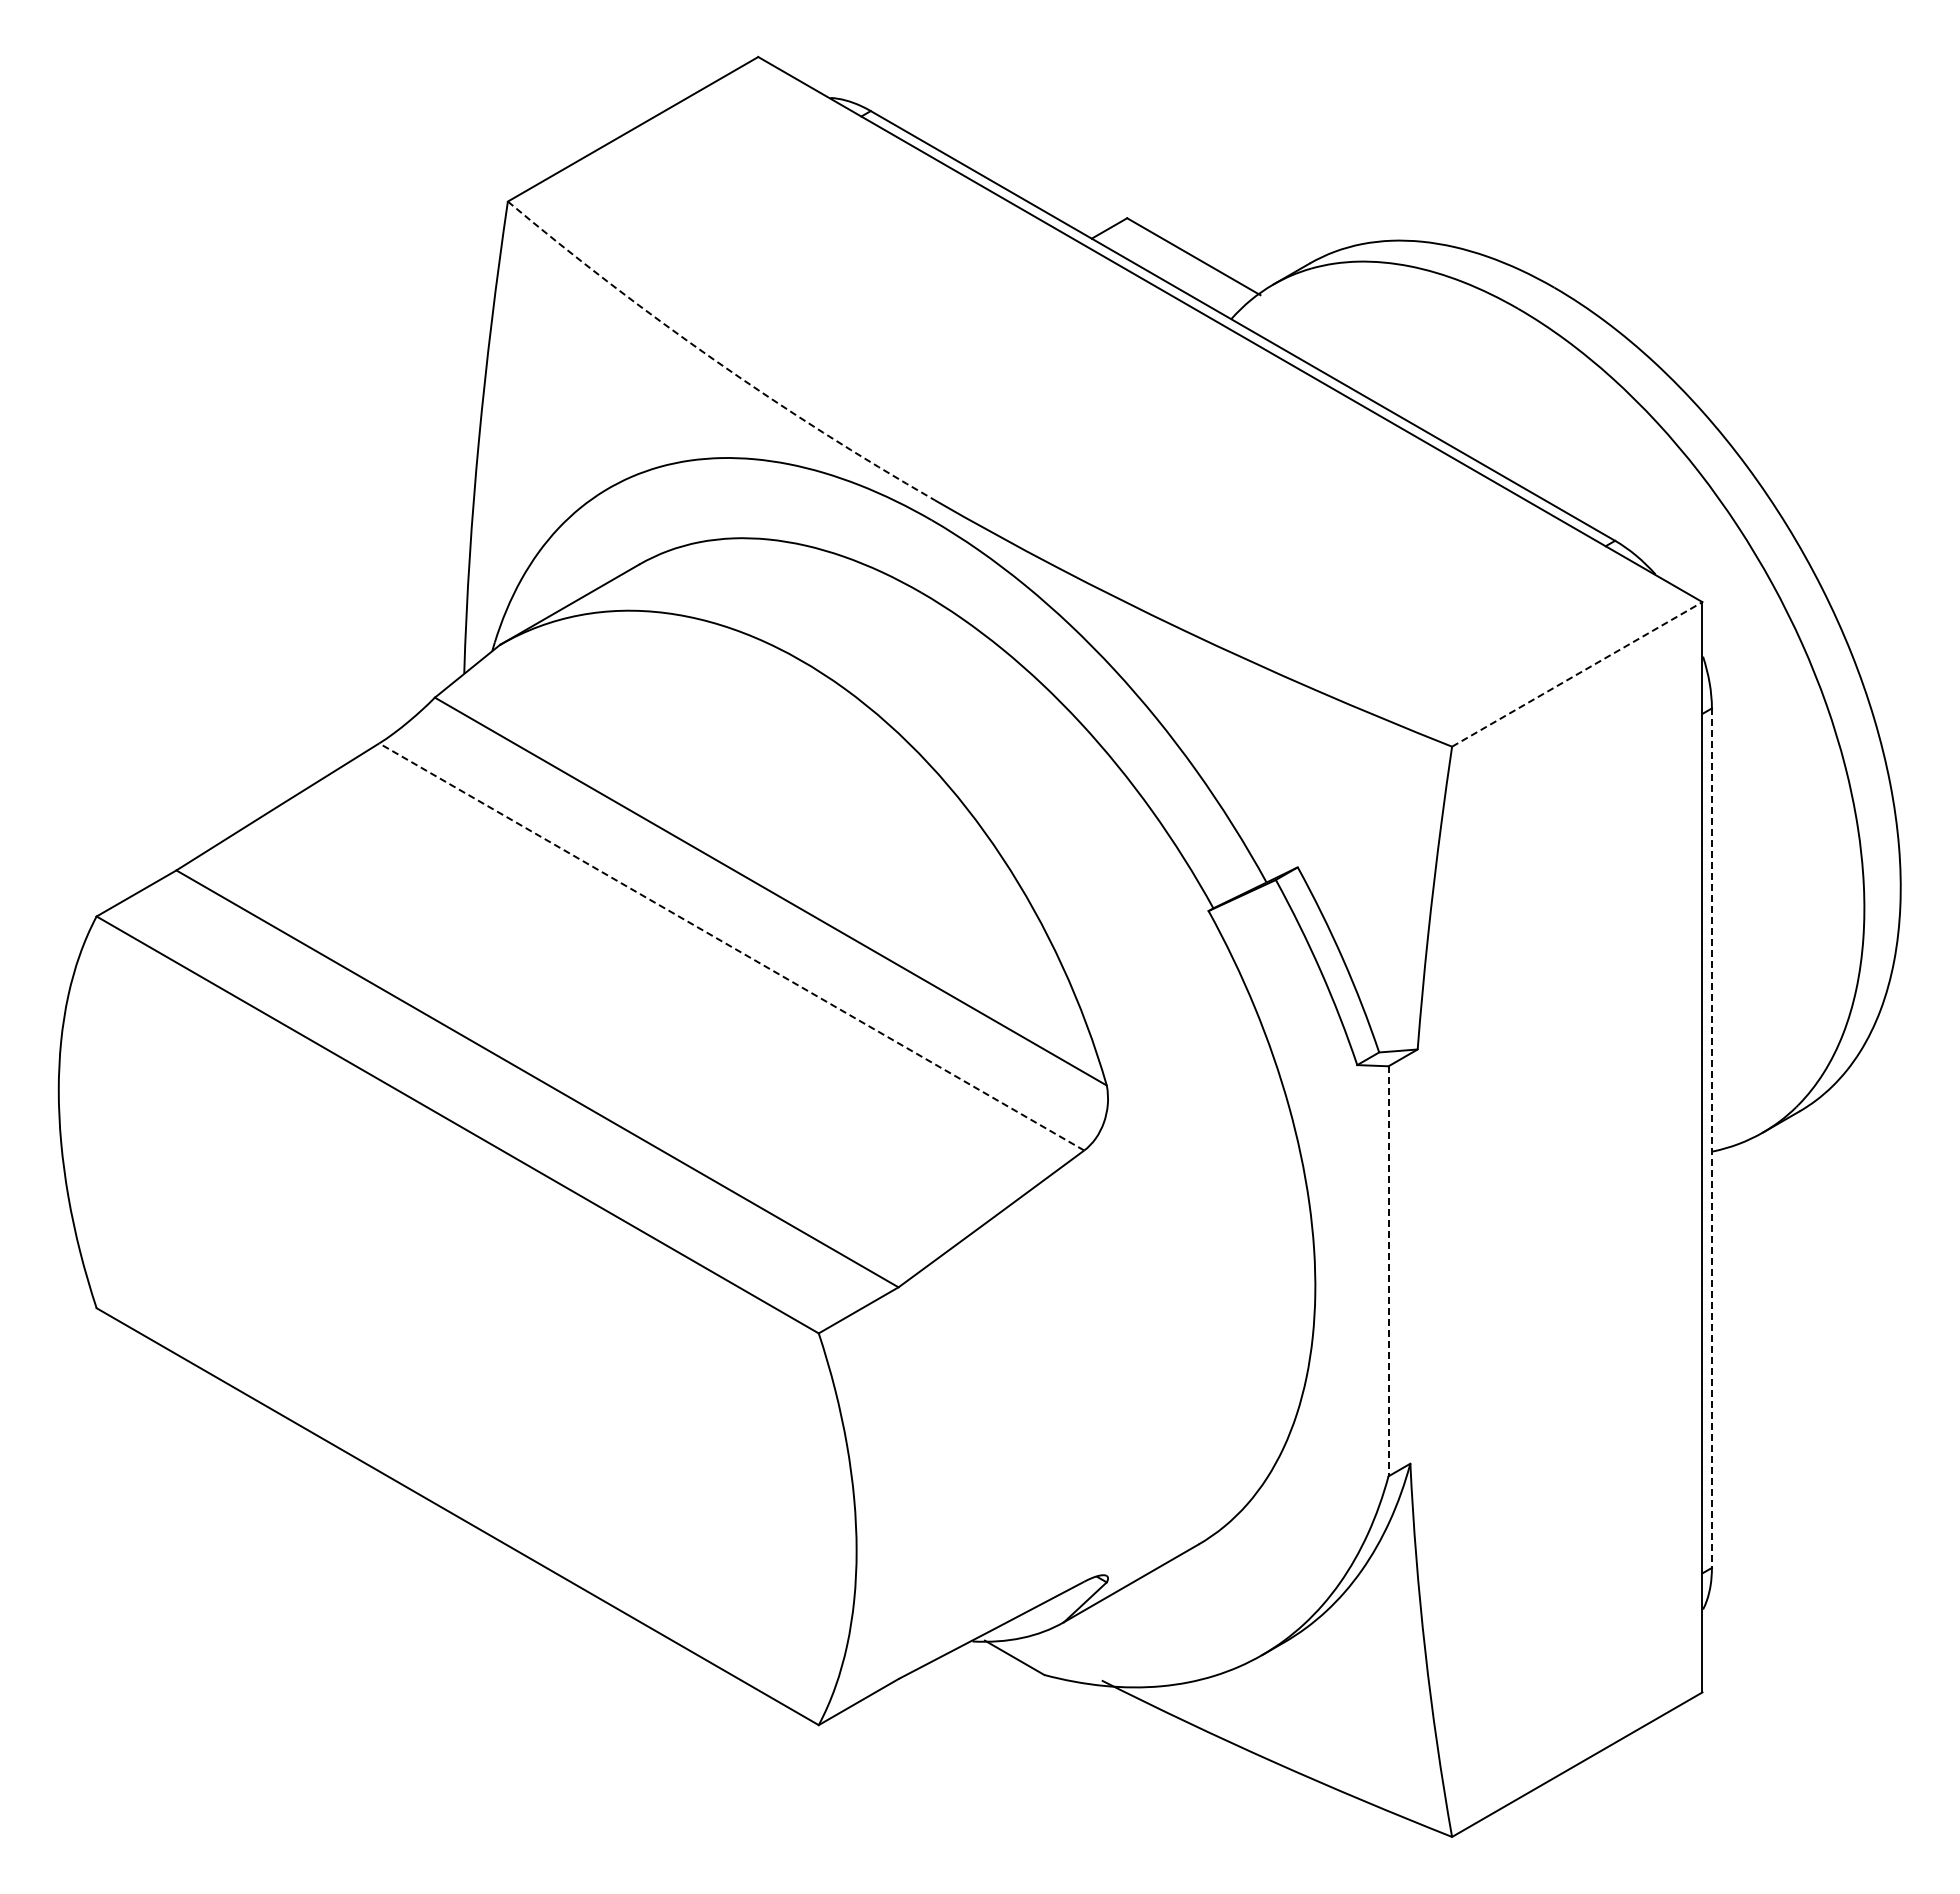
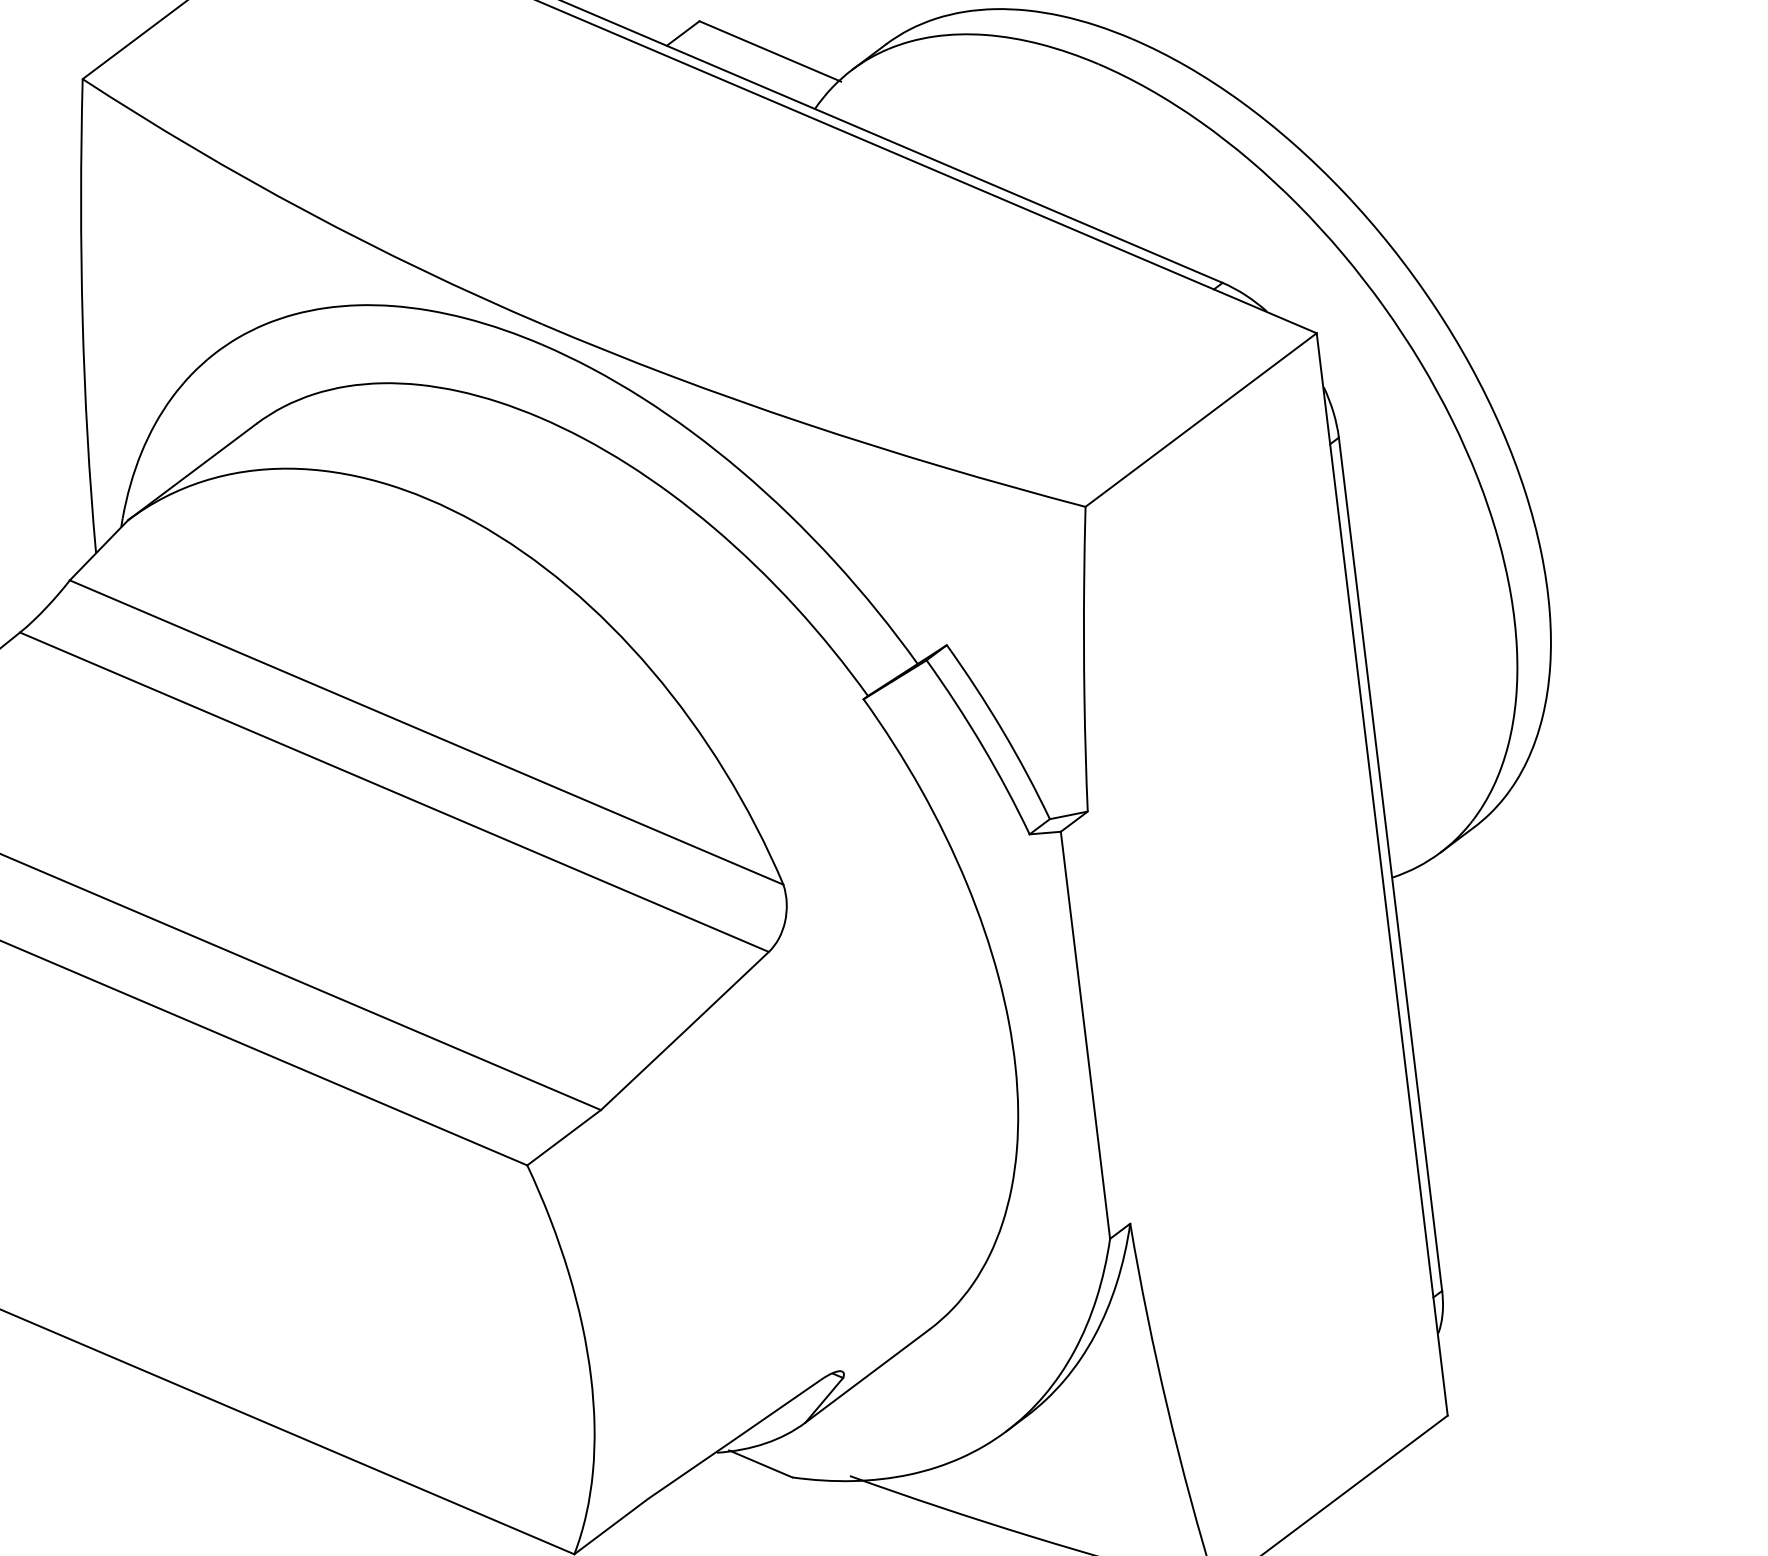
arc: (714, 360) -> (306, 212), dashed -> solid
line: (1577, 674) -> (1201, 420), dashed -> solid
line: (731, 946) -> (394, 791), dashed -> solid
line: (1711, 1138) -> (1390, 864), dashed -> solid
line: (1388, 1271) -> (1085, 1035), dashed -> solid

